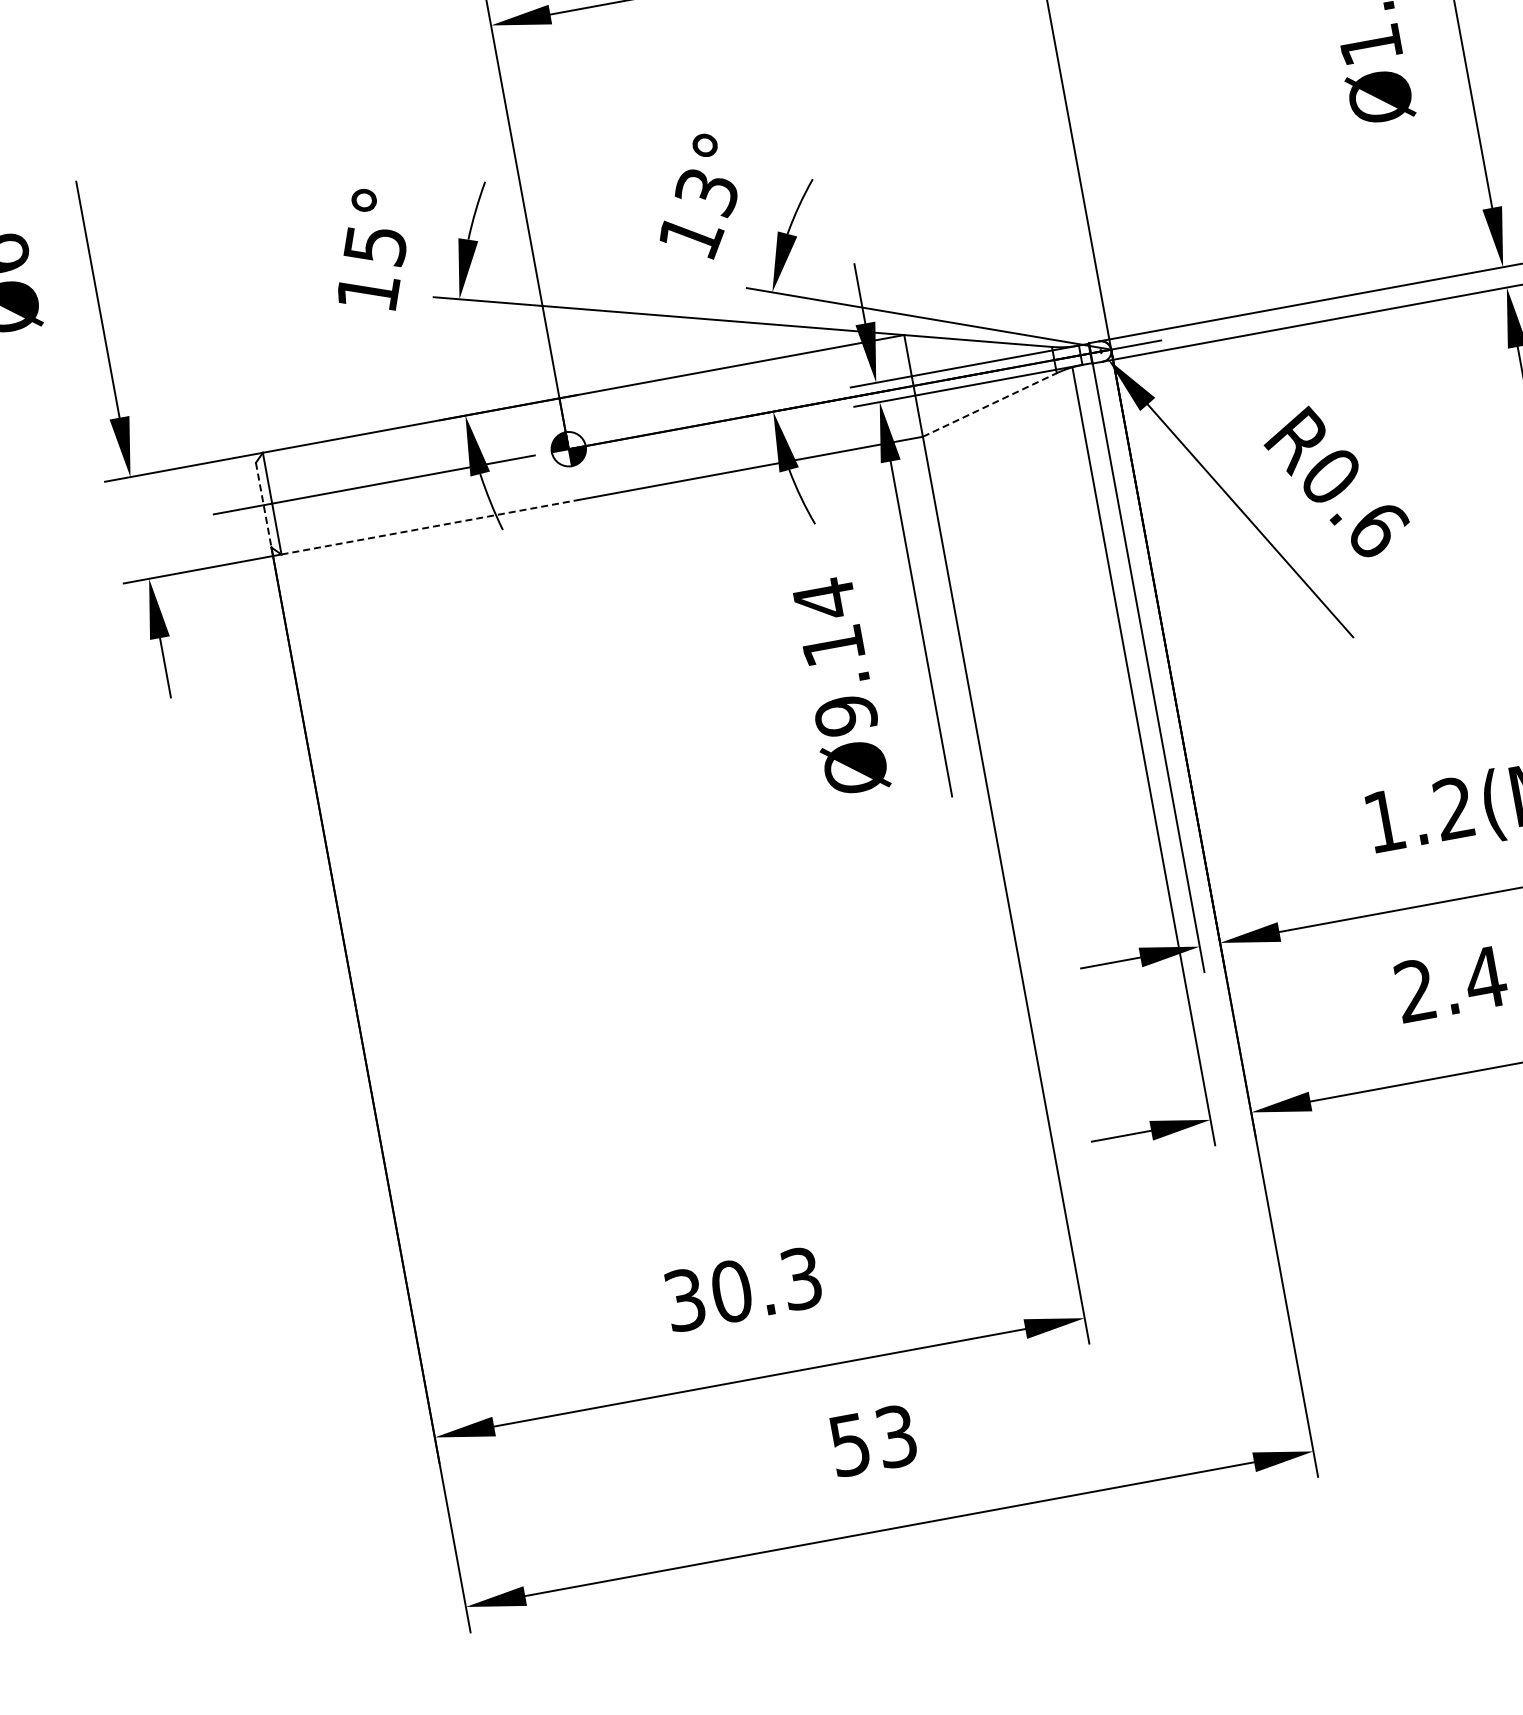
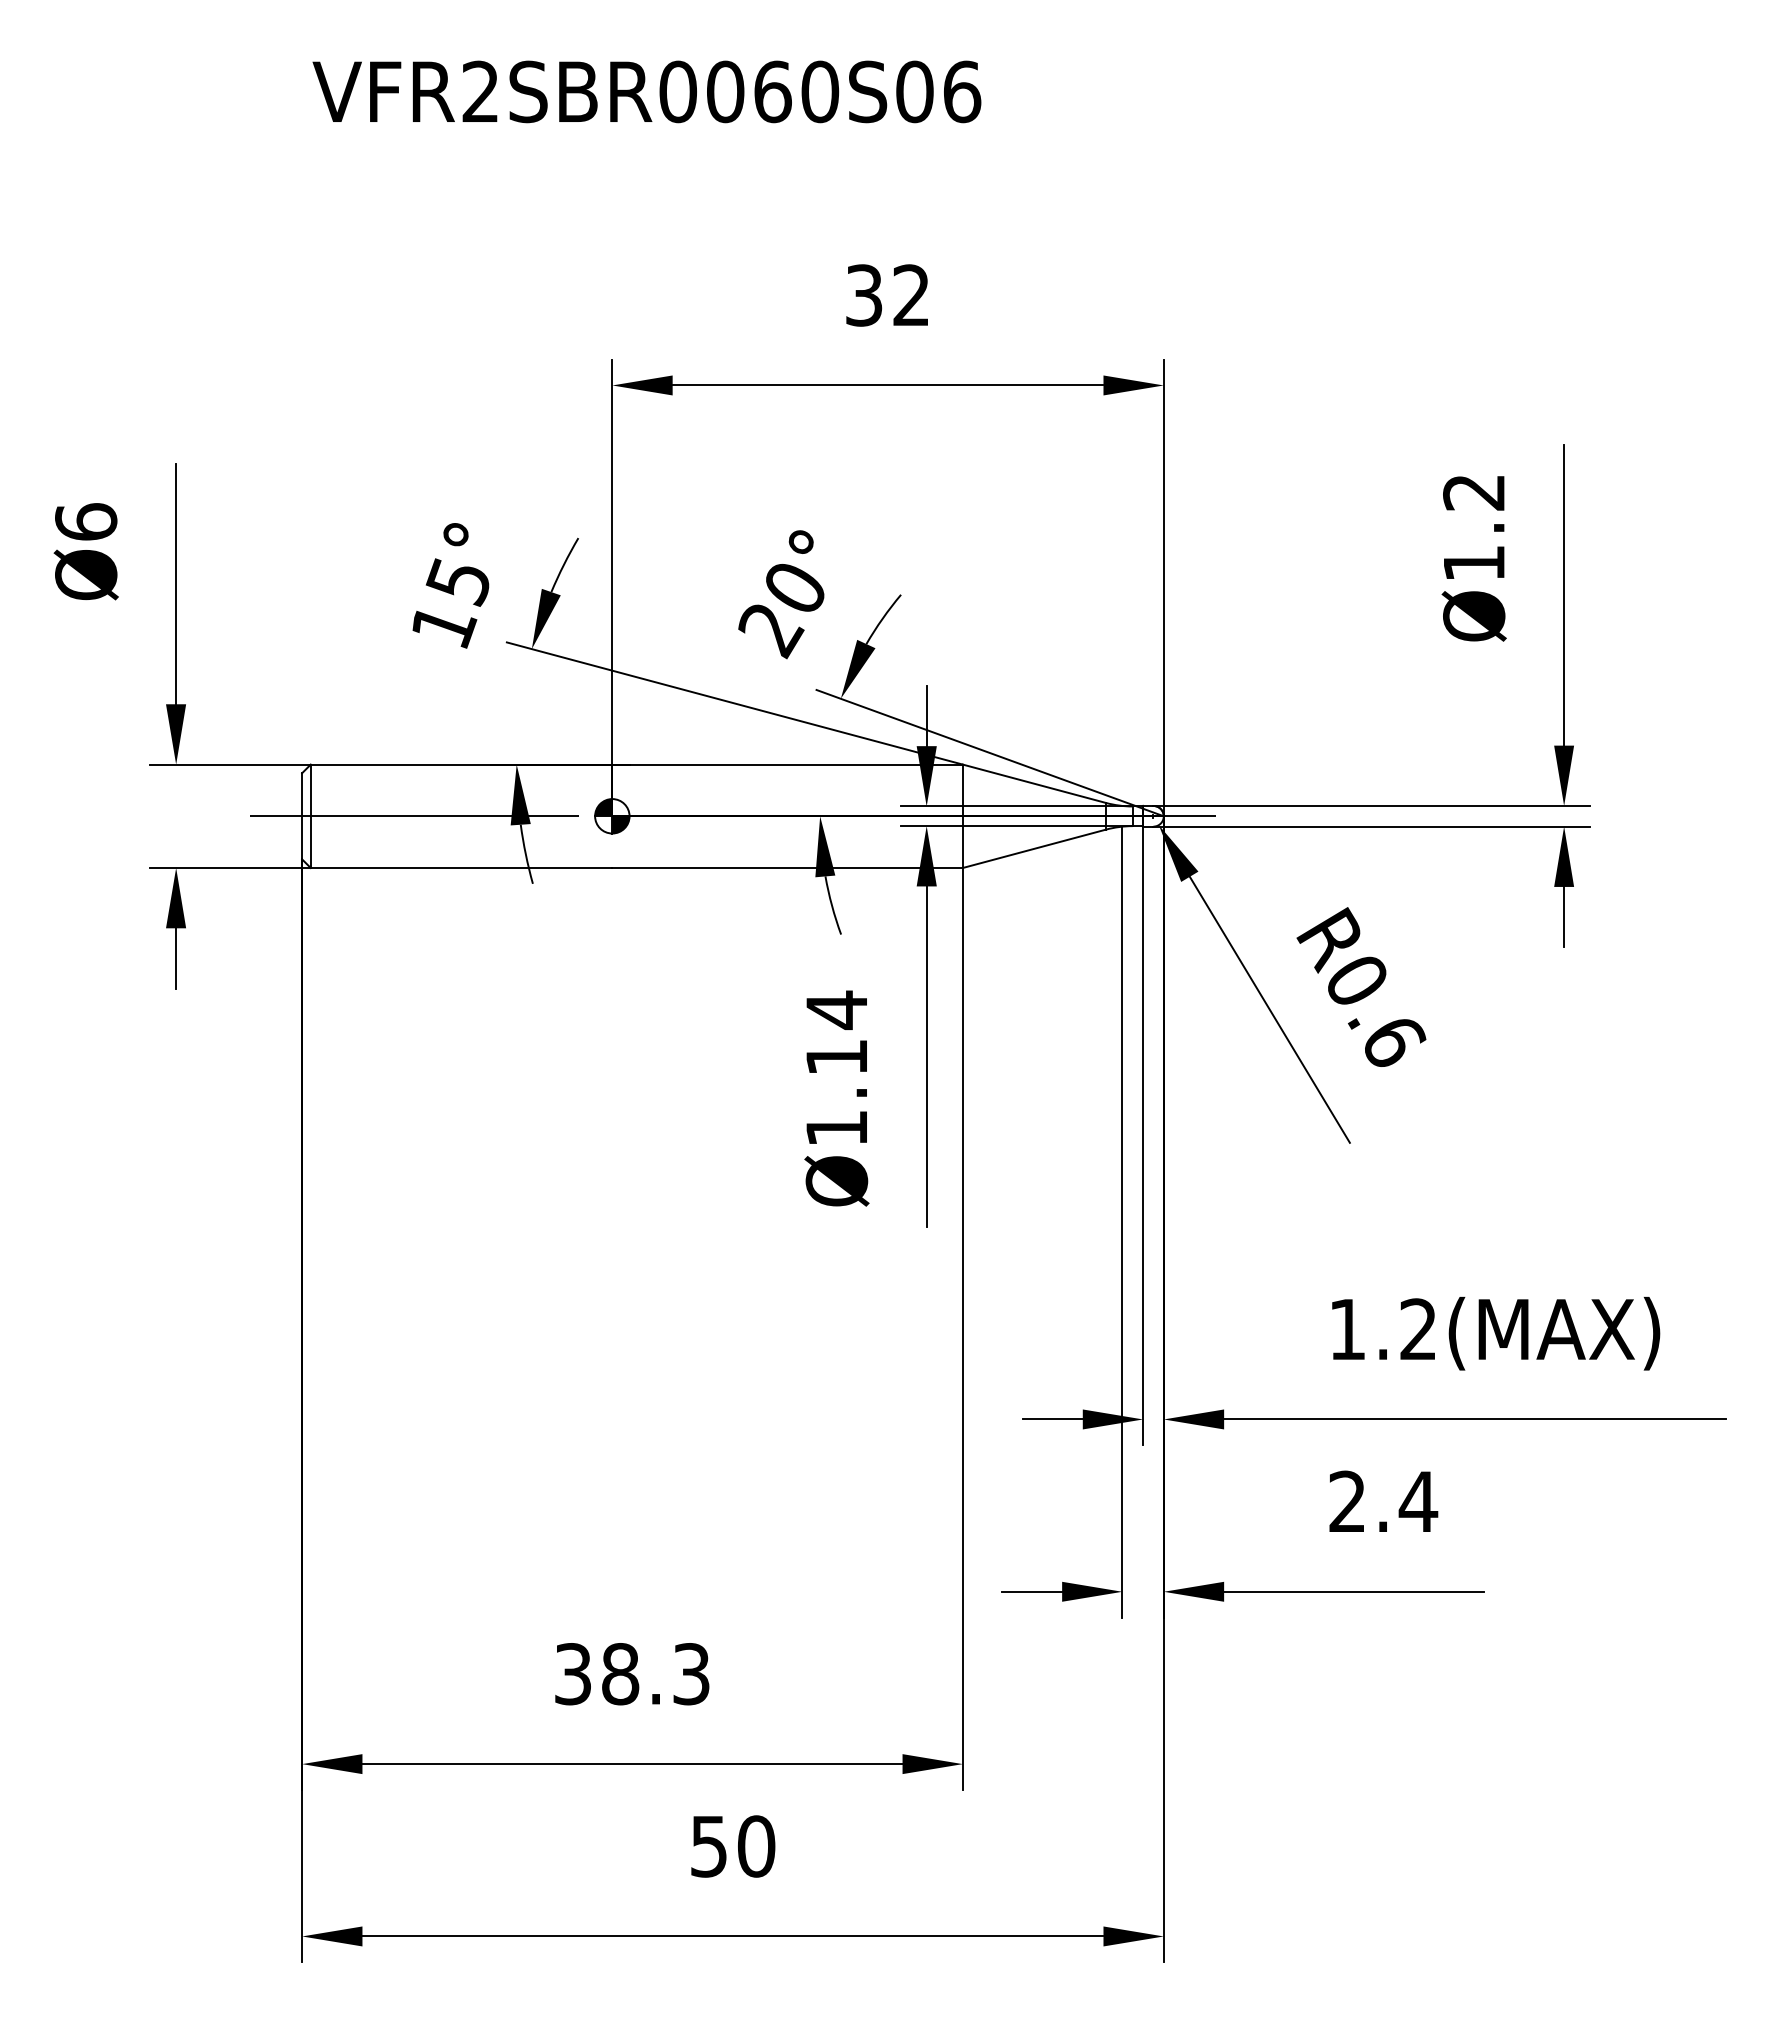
text: (698, 217) -> (781, 611), 13° -> 20°
line: (989, 404) -> (1034, 848), dashed -> solid
line: (264, 505) -> (302, 816), dashed -> solid
line: (429, 527) -> (461, 868), dashed -> solid
text: (845, 715) -> (836, 1128), Ø9.14 -> Ø1.14
text: (731, 1291) -> (620, 1674), 30.3 -> 38.3
text: (896, 1436) -> (756, 1846), 53 -> 50

